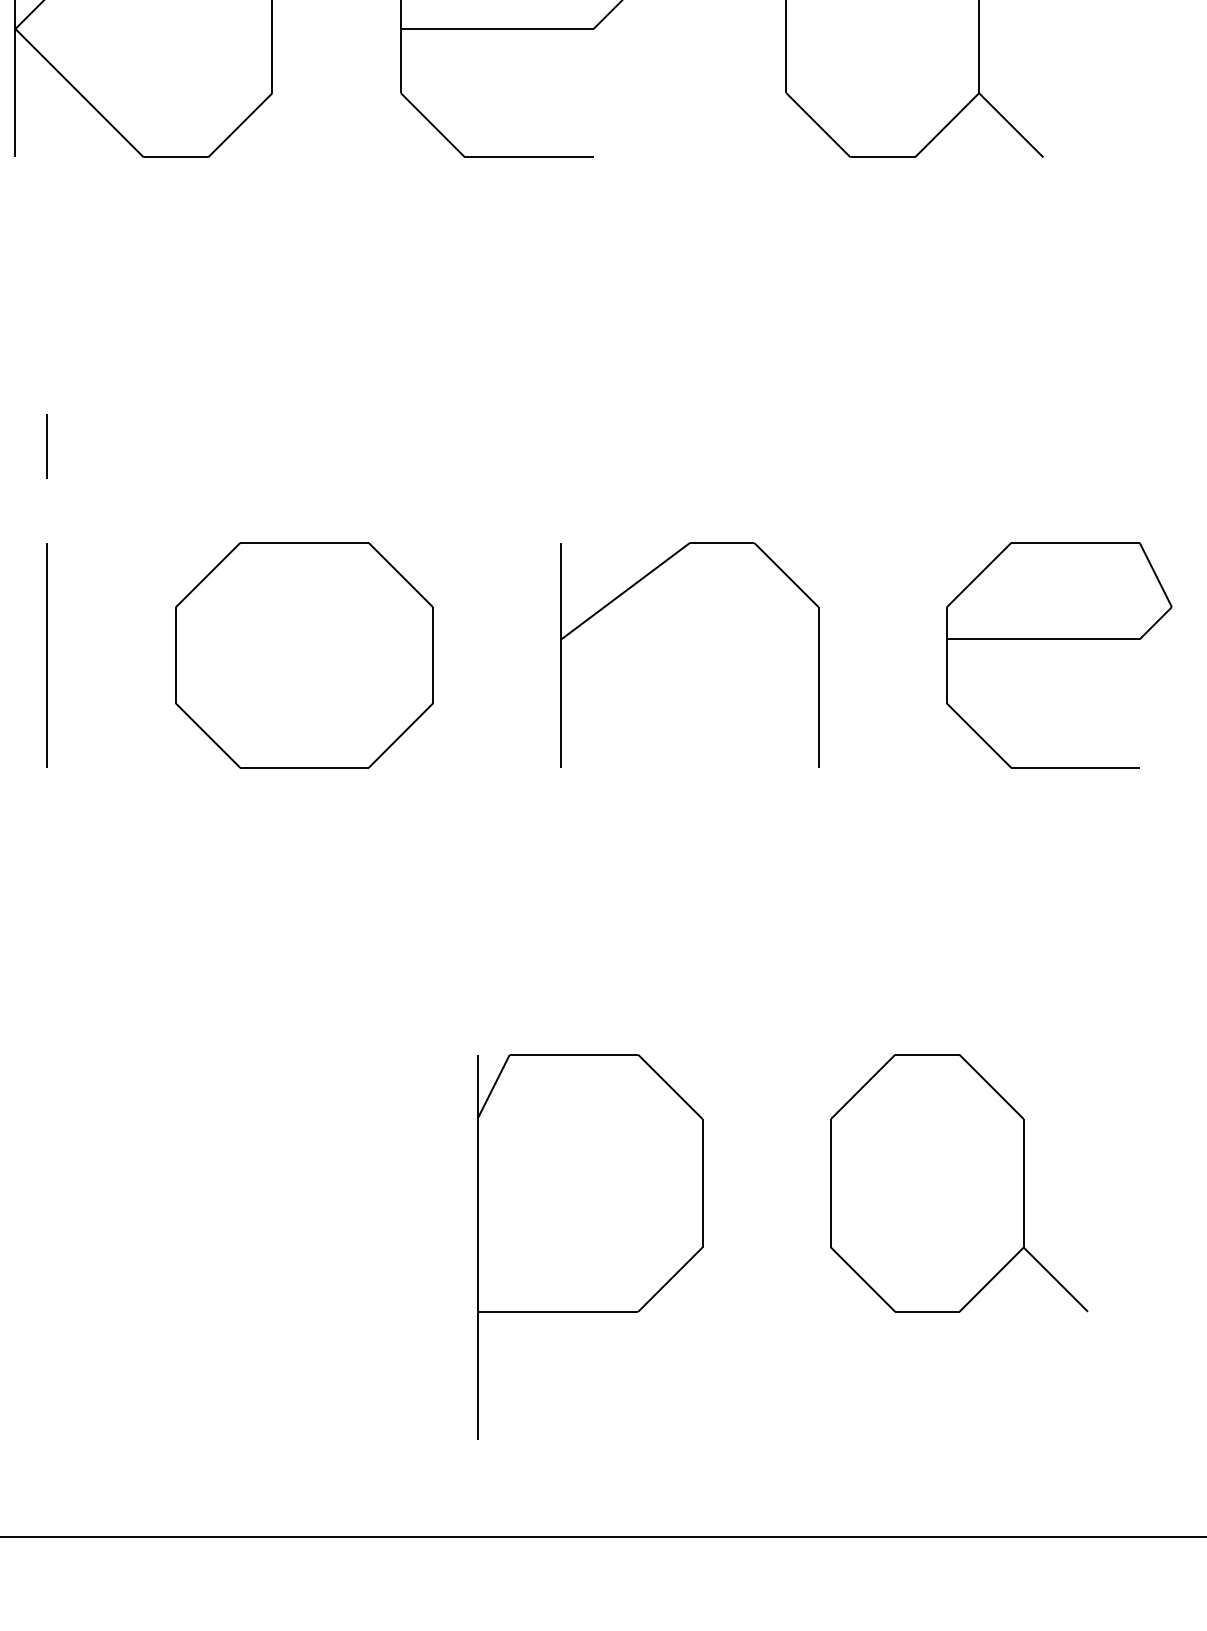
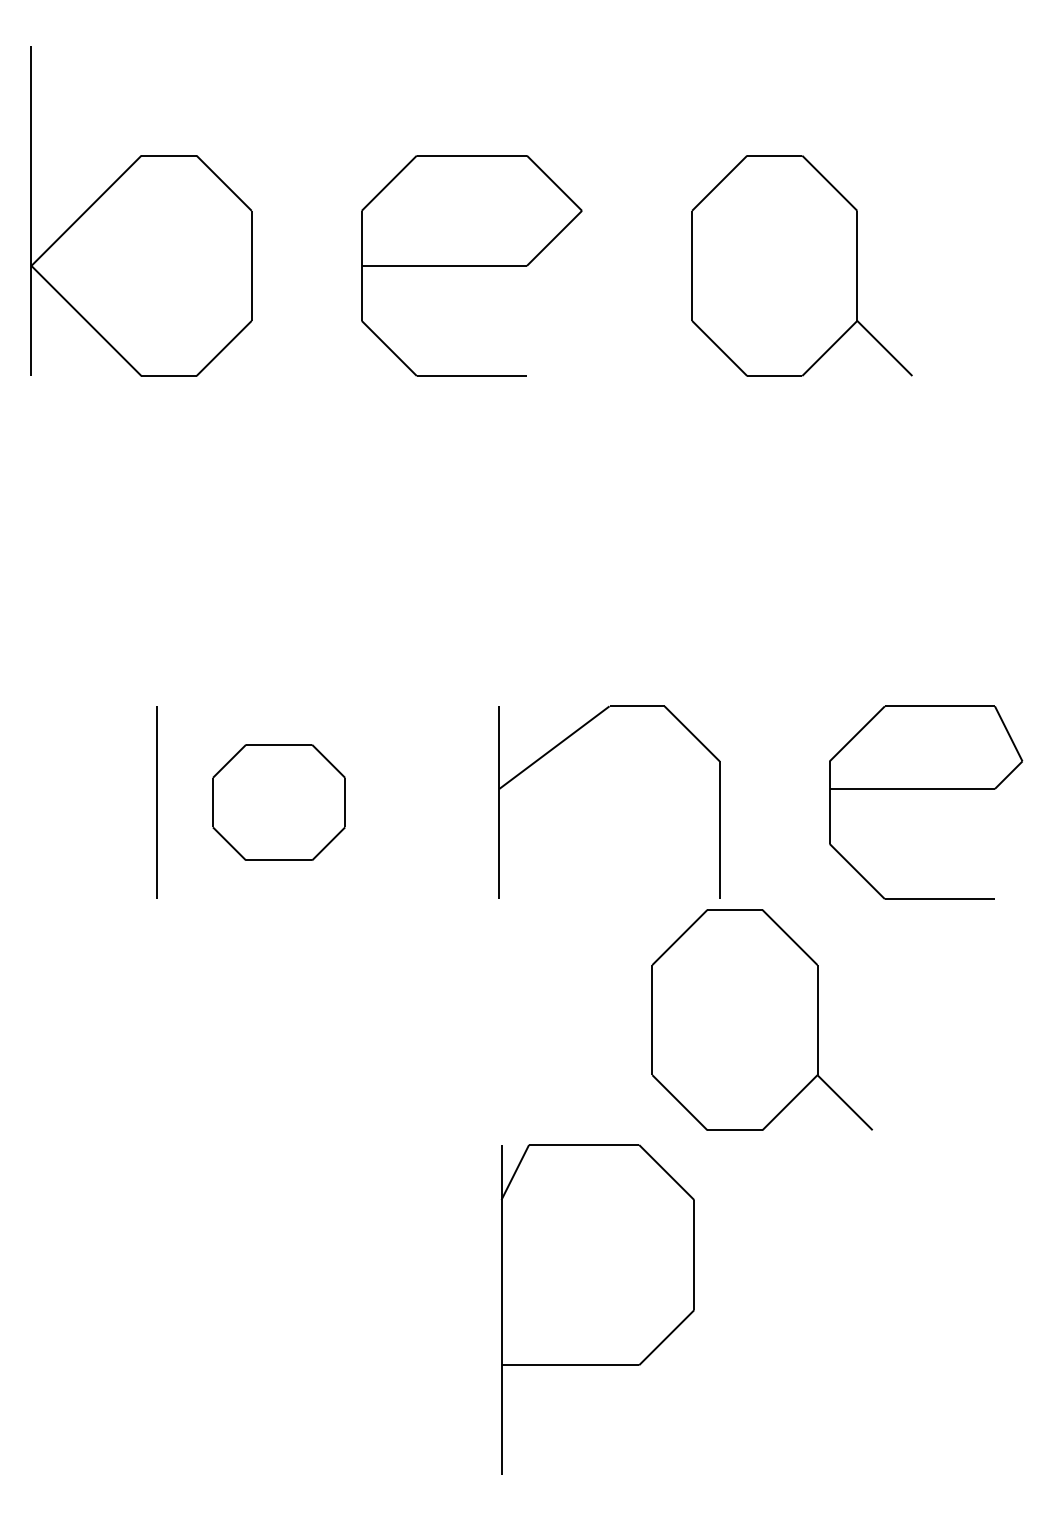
line: (46, 446) -> (58, 623), removed
line: (46, 655) -> (156, 802), moved
part: (303, 655) -> (278, 802), size x0.6
part: (958, 1182) -> (761, 1019), moved
part: (589, 1246) -> (597, 1309), moved

